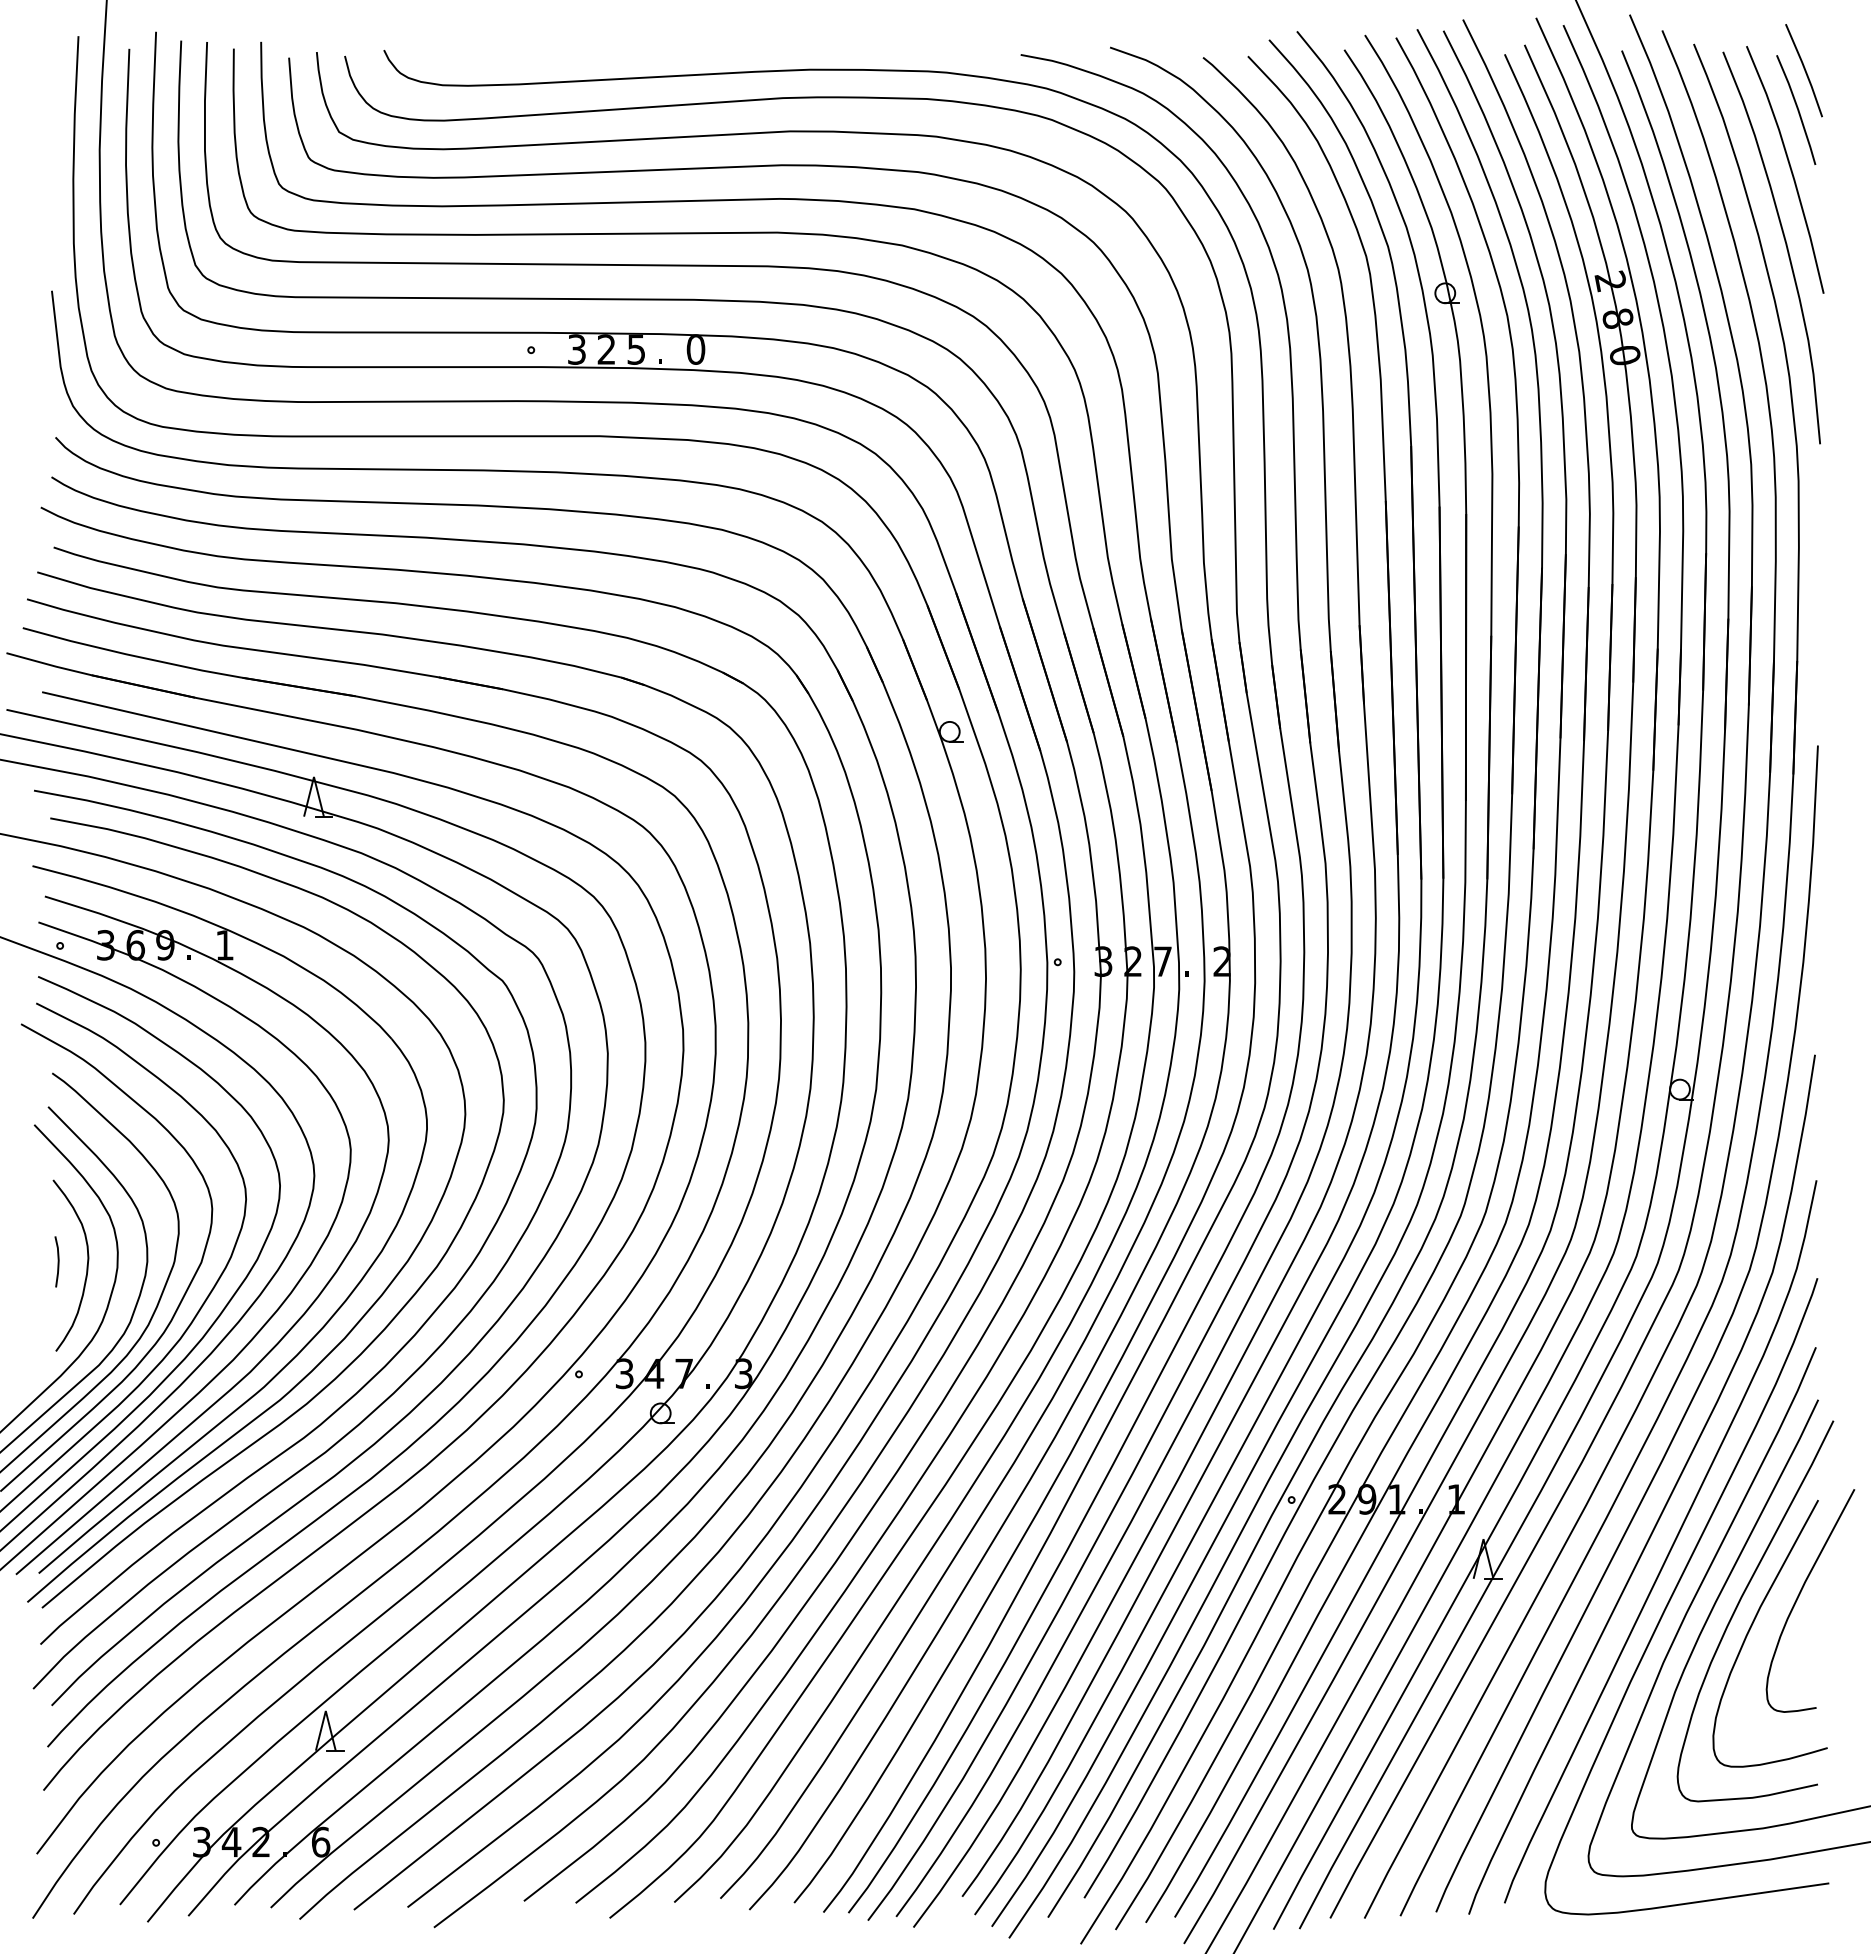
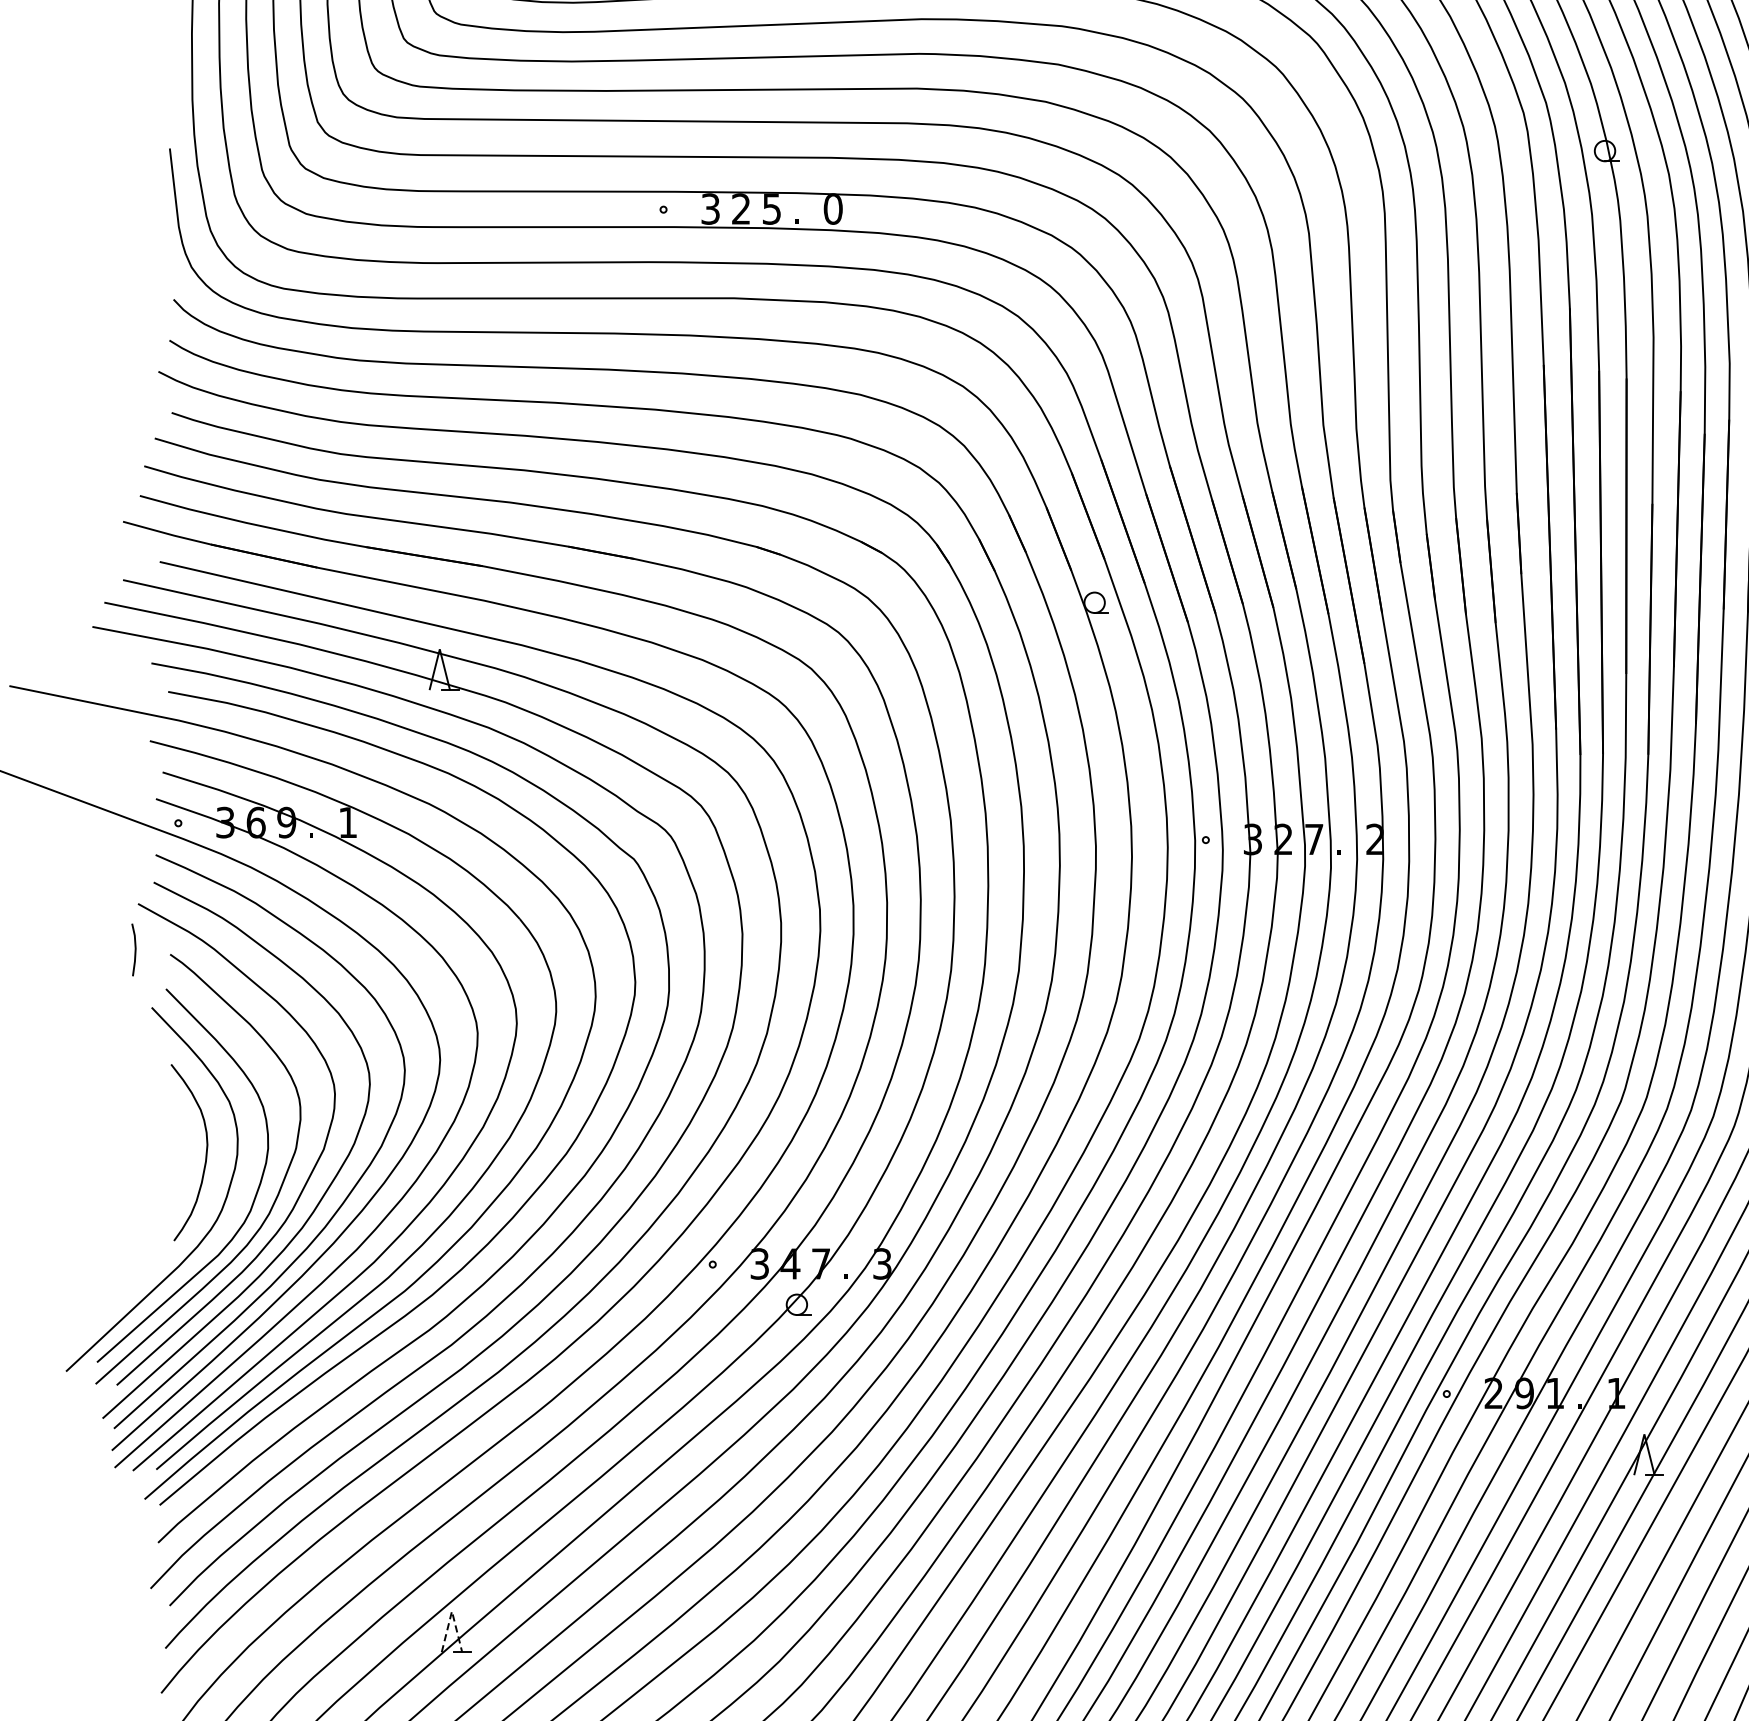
line: (57, 1261) -> (134, 949), moved
line: (325, 1711) -> (451, 1611), solid -> dashed

